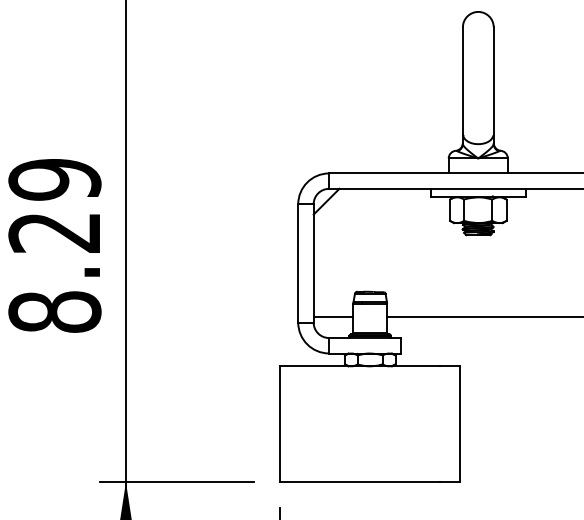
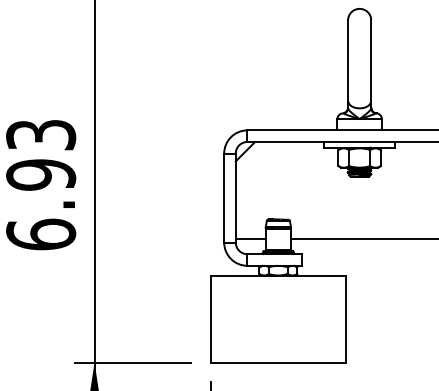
text: (54, 245) -> (40, 184), 8.29 -> 6.93

